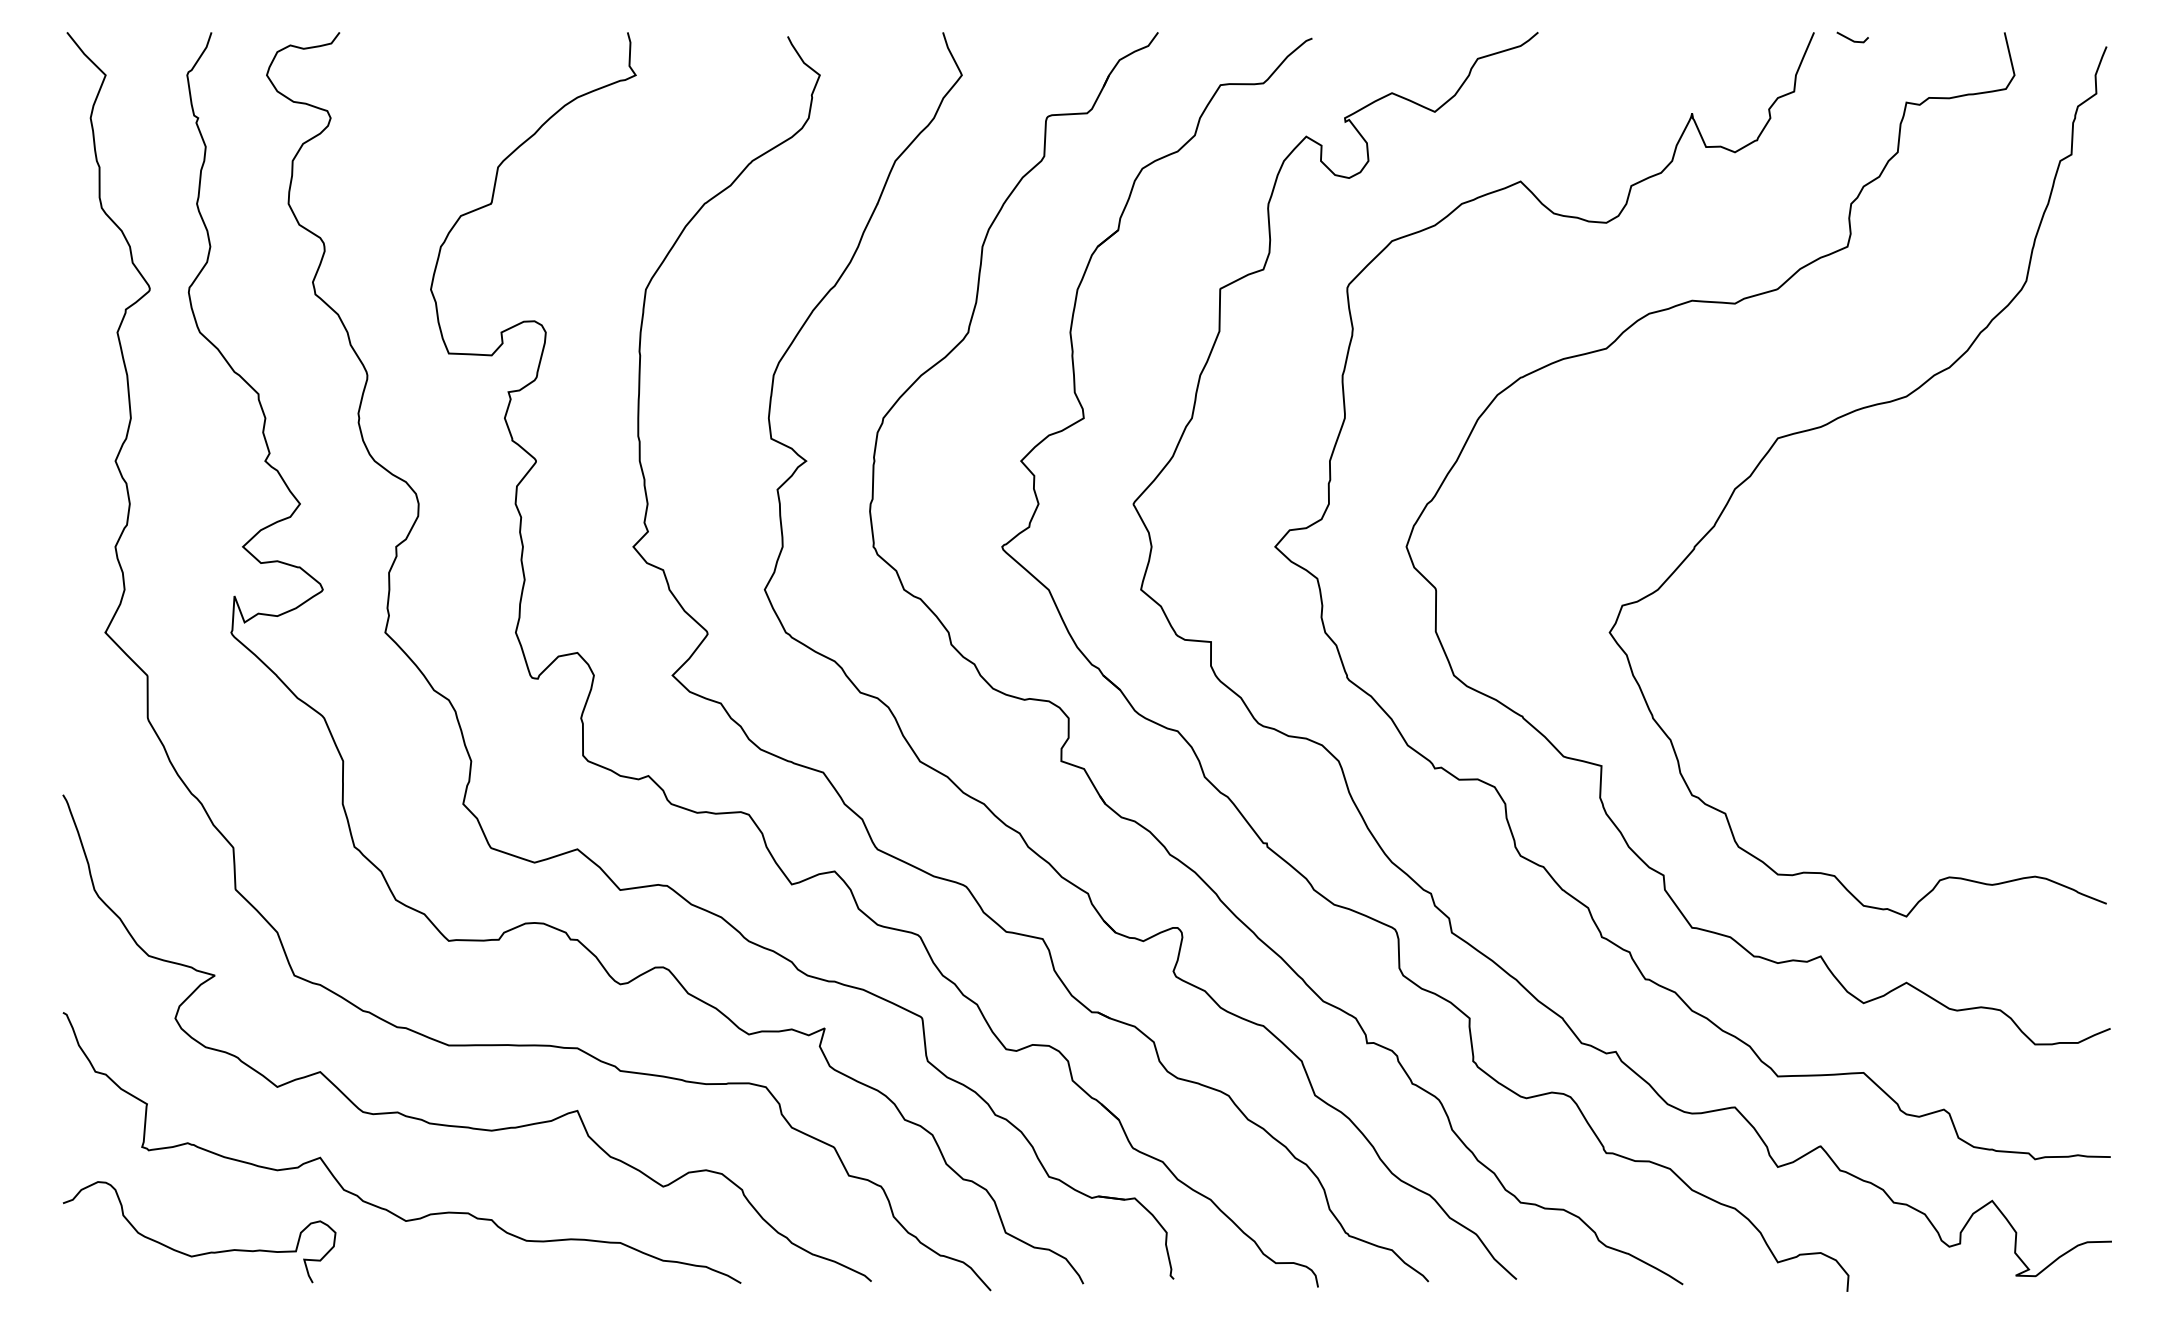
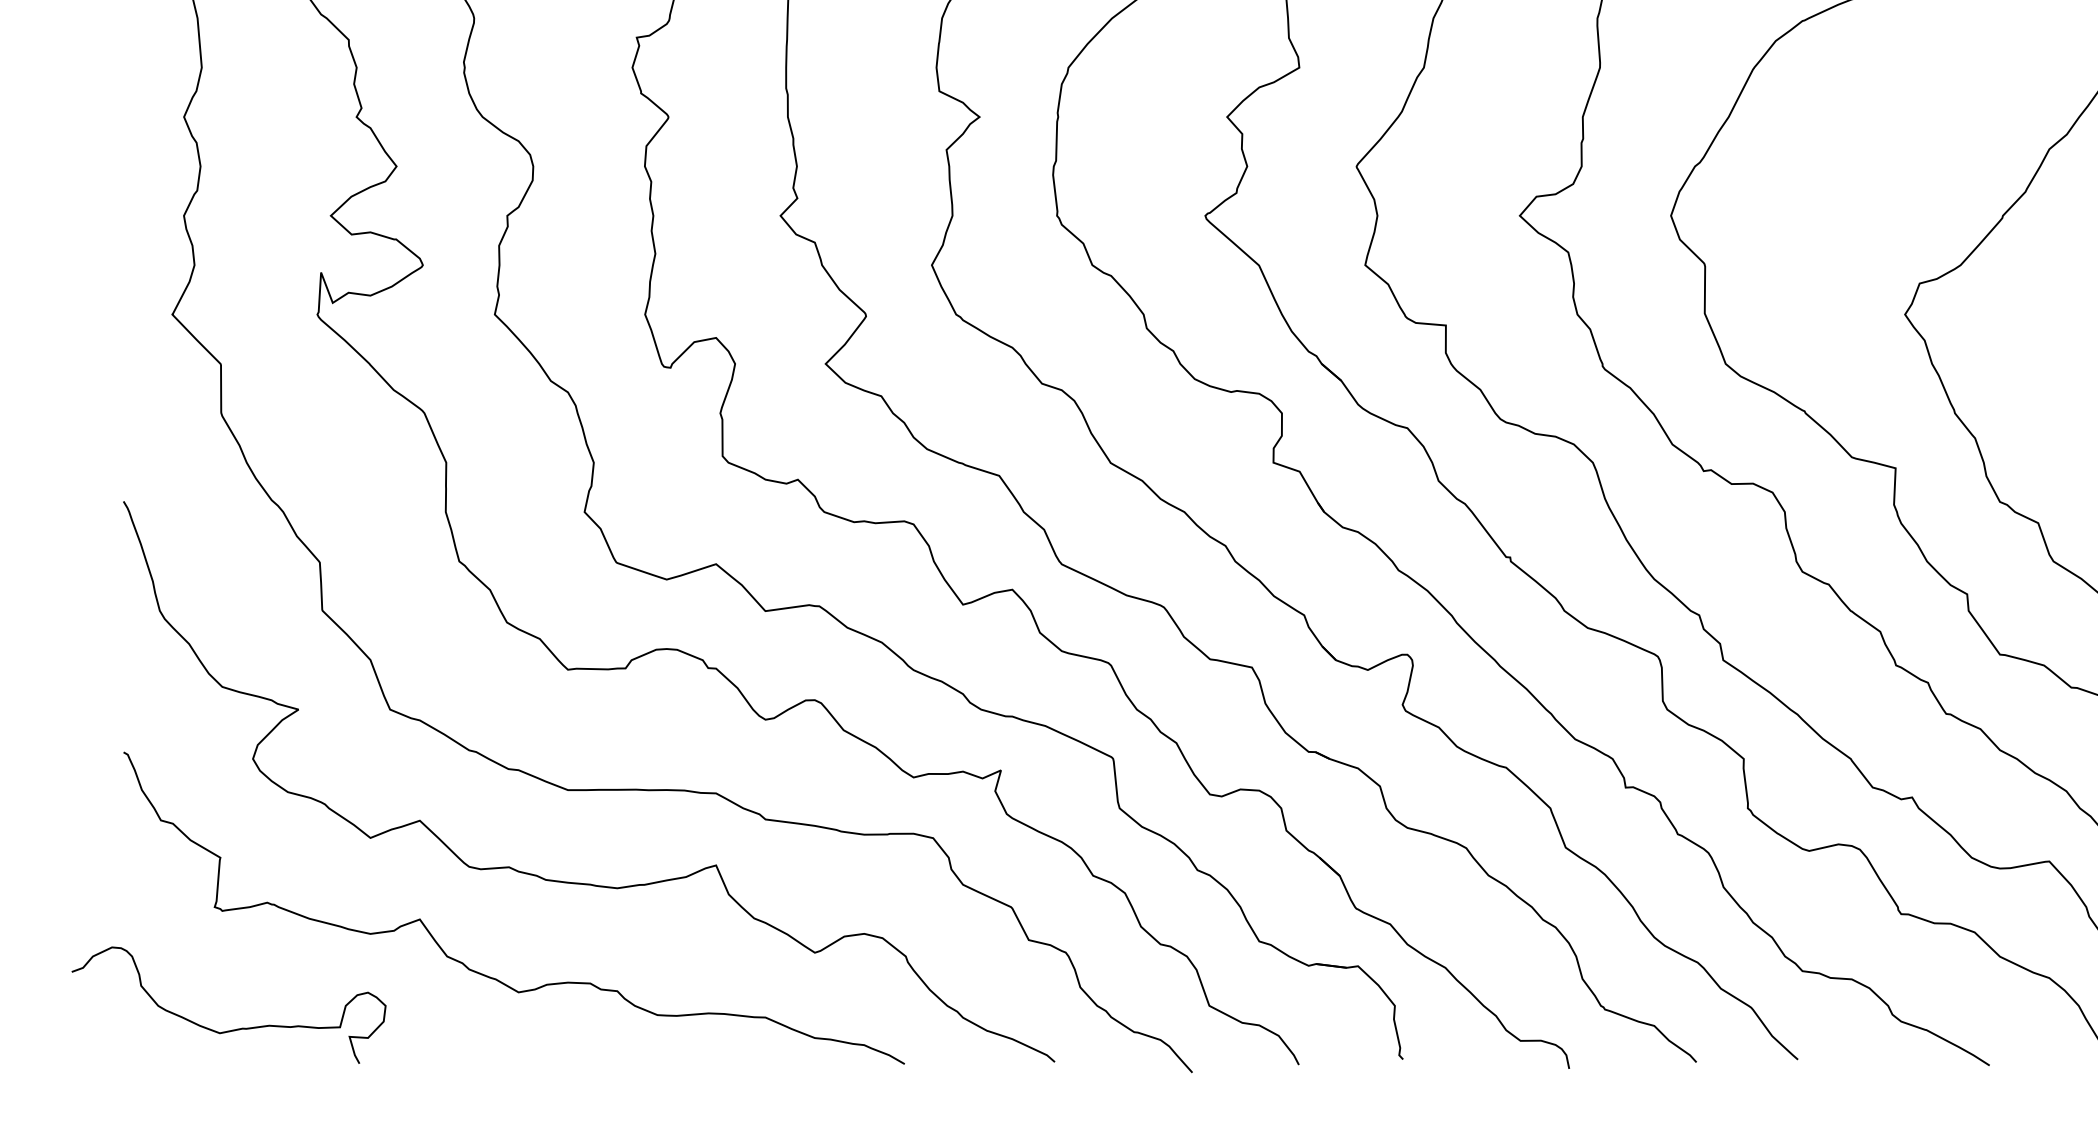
curve: (205, 1252) -> (235, 1028), moved

